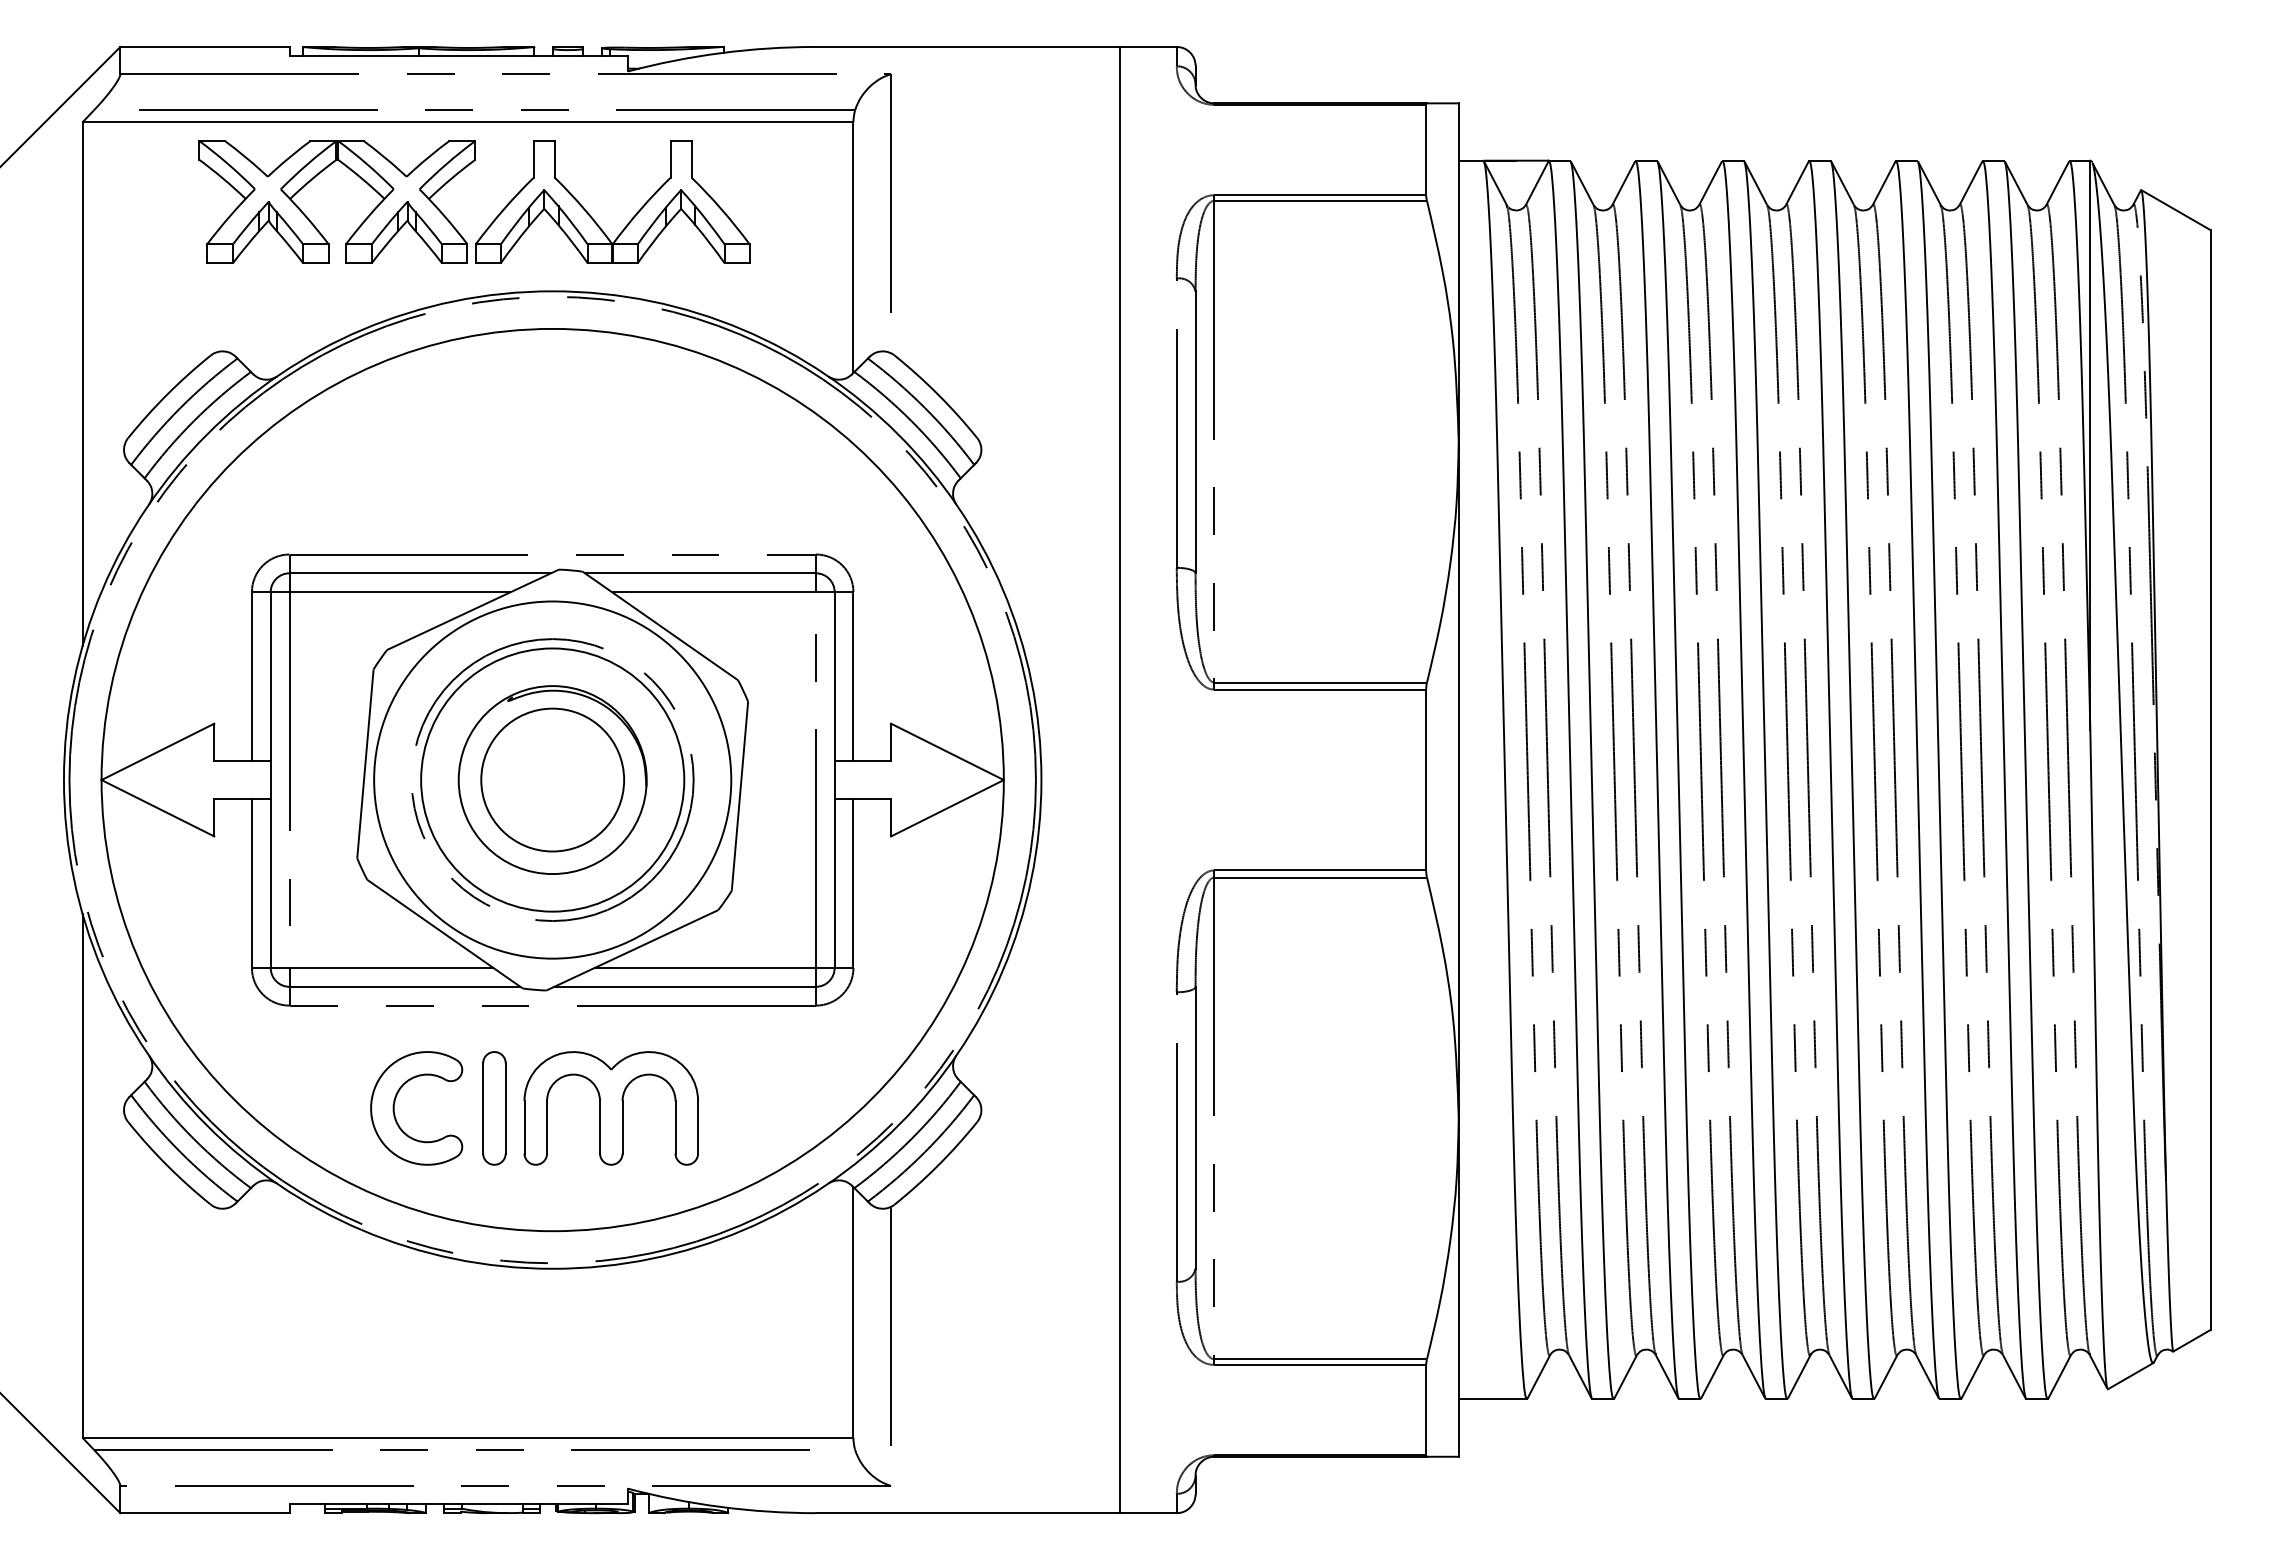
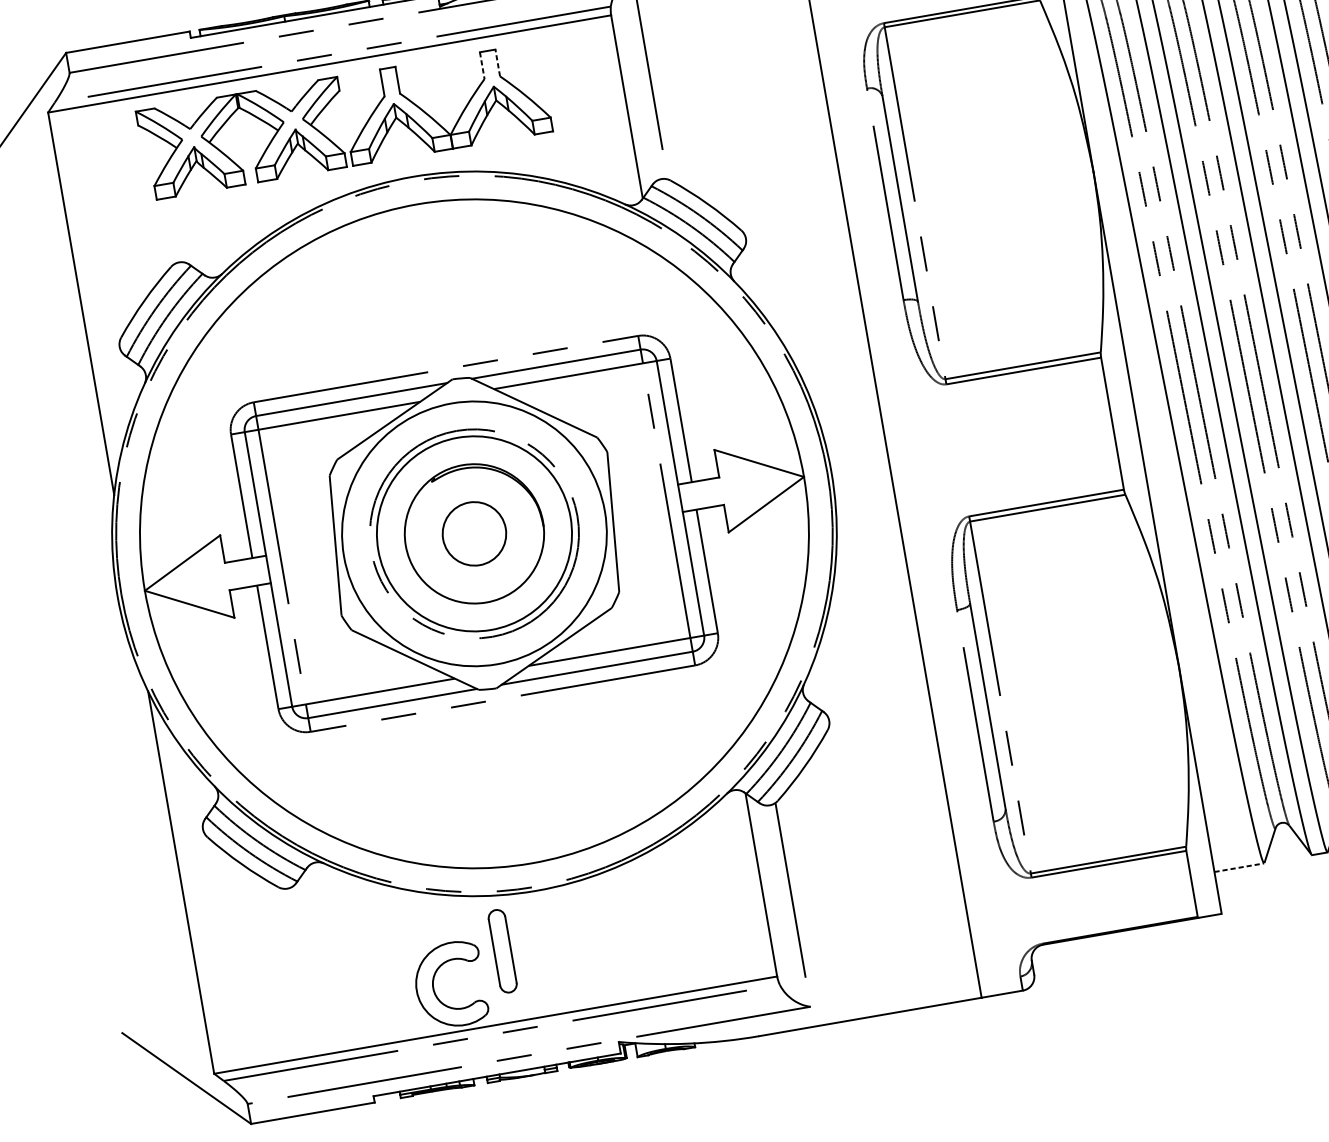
line: (691, 158) -> (497, 62), solid -> dashed
line: (670, 159) -> (482, 65), solid -> dashed
circle: (552, 779) -> (474, 533), size x0.6
part: (395, 1102) -> (433, 983), moved
part: (494, 1108) -> (502, 951), moved
part: (610, 1108) -> (558, 766), removed
line: (1493, 1399) -> (1239, 867), solid -> dashed

